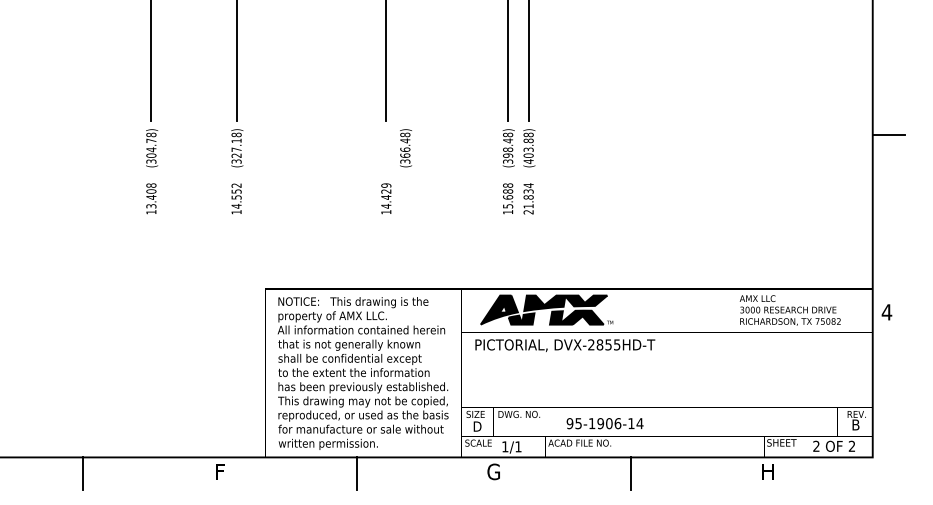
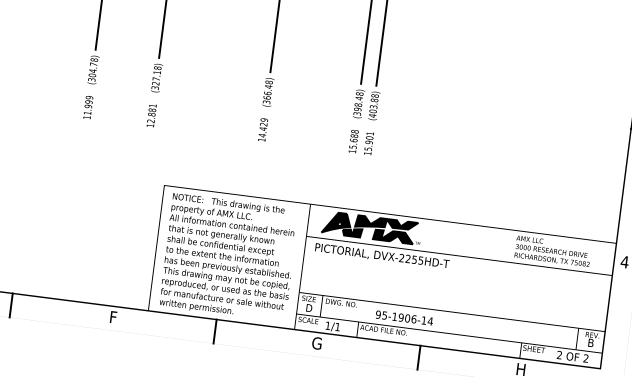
text: (405, 148) -> (268, 92), moved
text: (151, 195) -> (88, 105), 13.408 -> 11.999
text: (236, 195) -> (151, 113), 14.552 -> 12.881
text: (528, 198) -> (368, 143), 21.834 -> 15.901
text: (599, 344) -> (407, 258), DVX-2855HD-T -> DVX-2255HD-T

